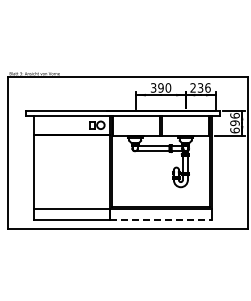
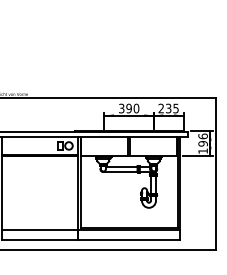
text: (207, 87) -> (175, 108), 236 -> 235
text: (234, 130) -> (202, 151), 696 -> 196
line: (161, 219) -> (129, 240), dashed -> solid

